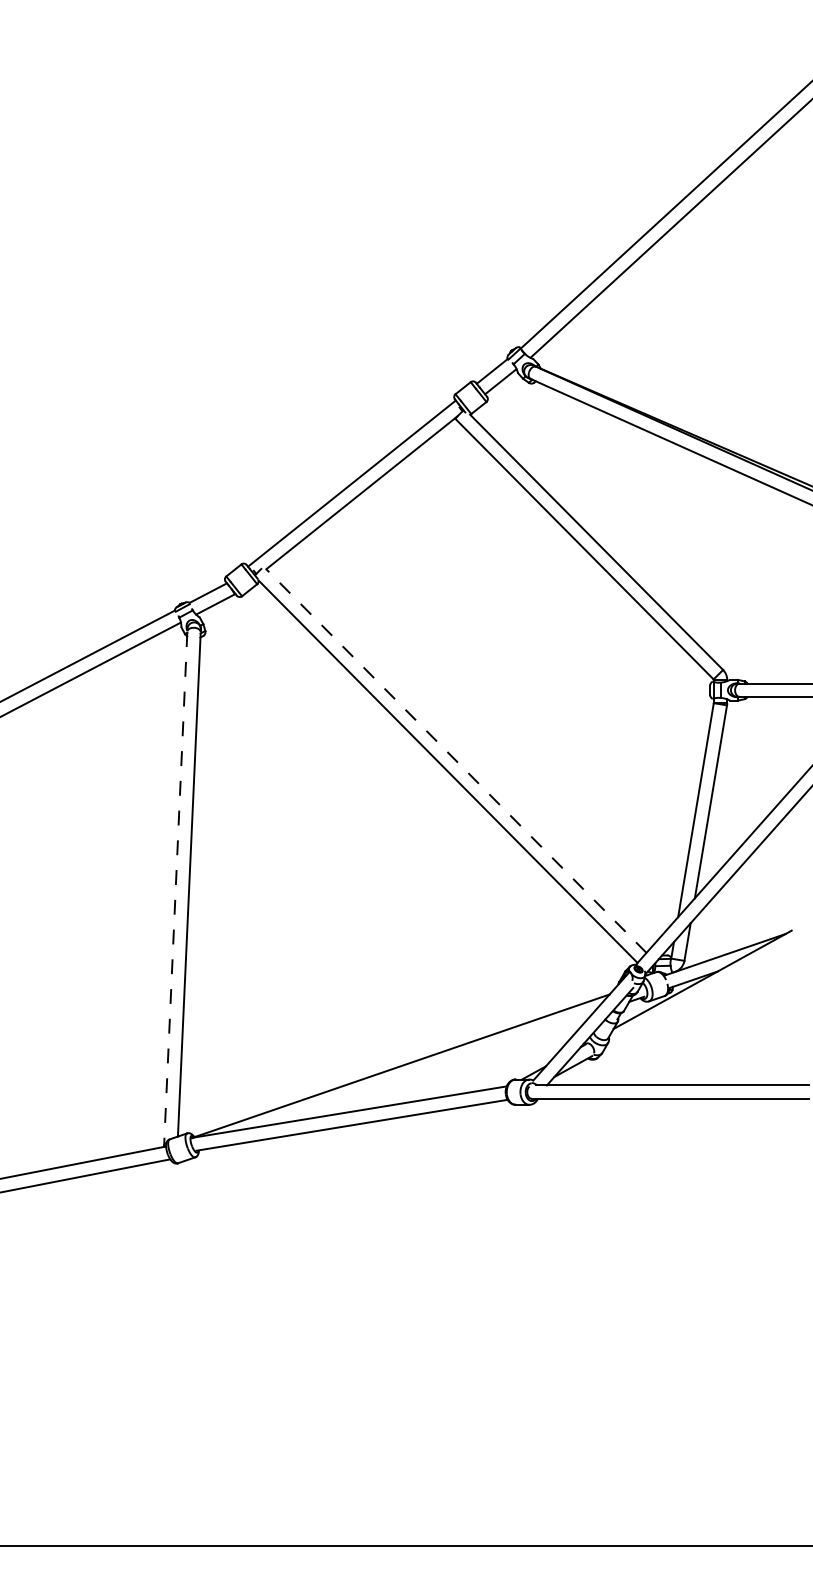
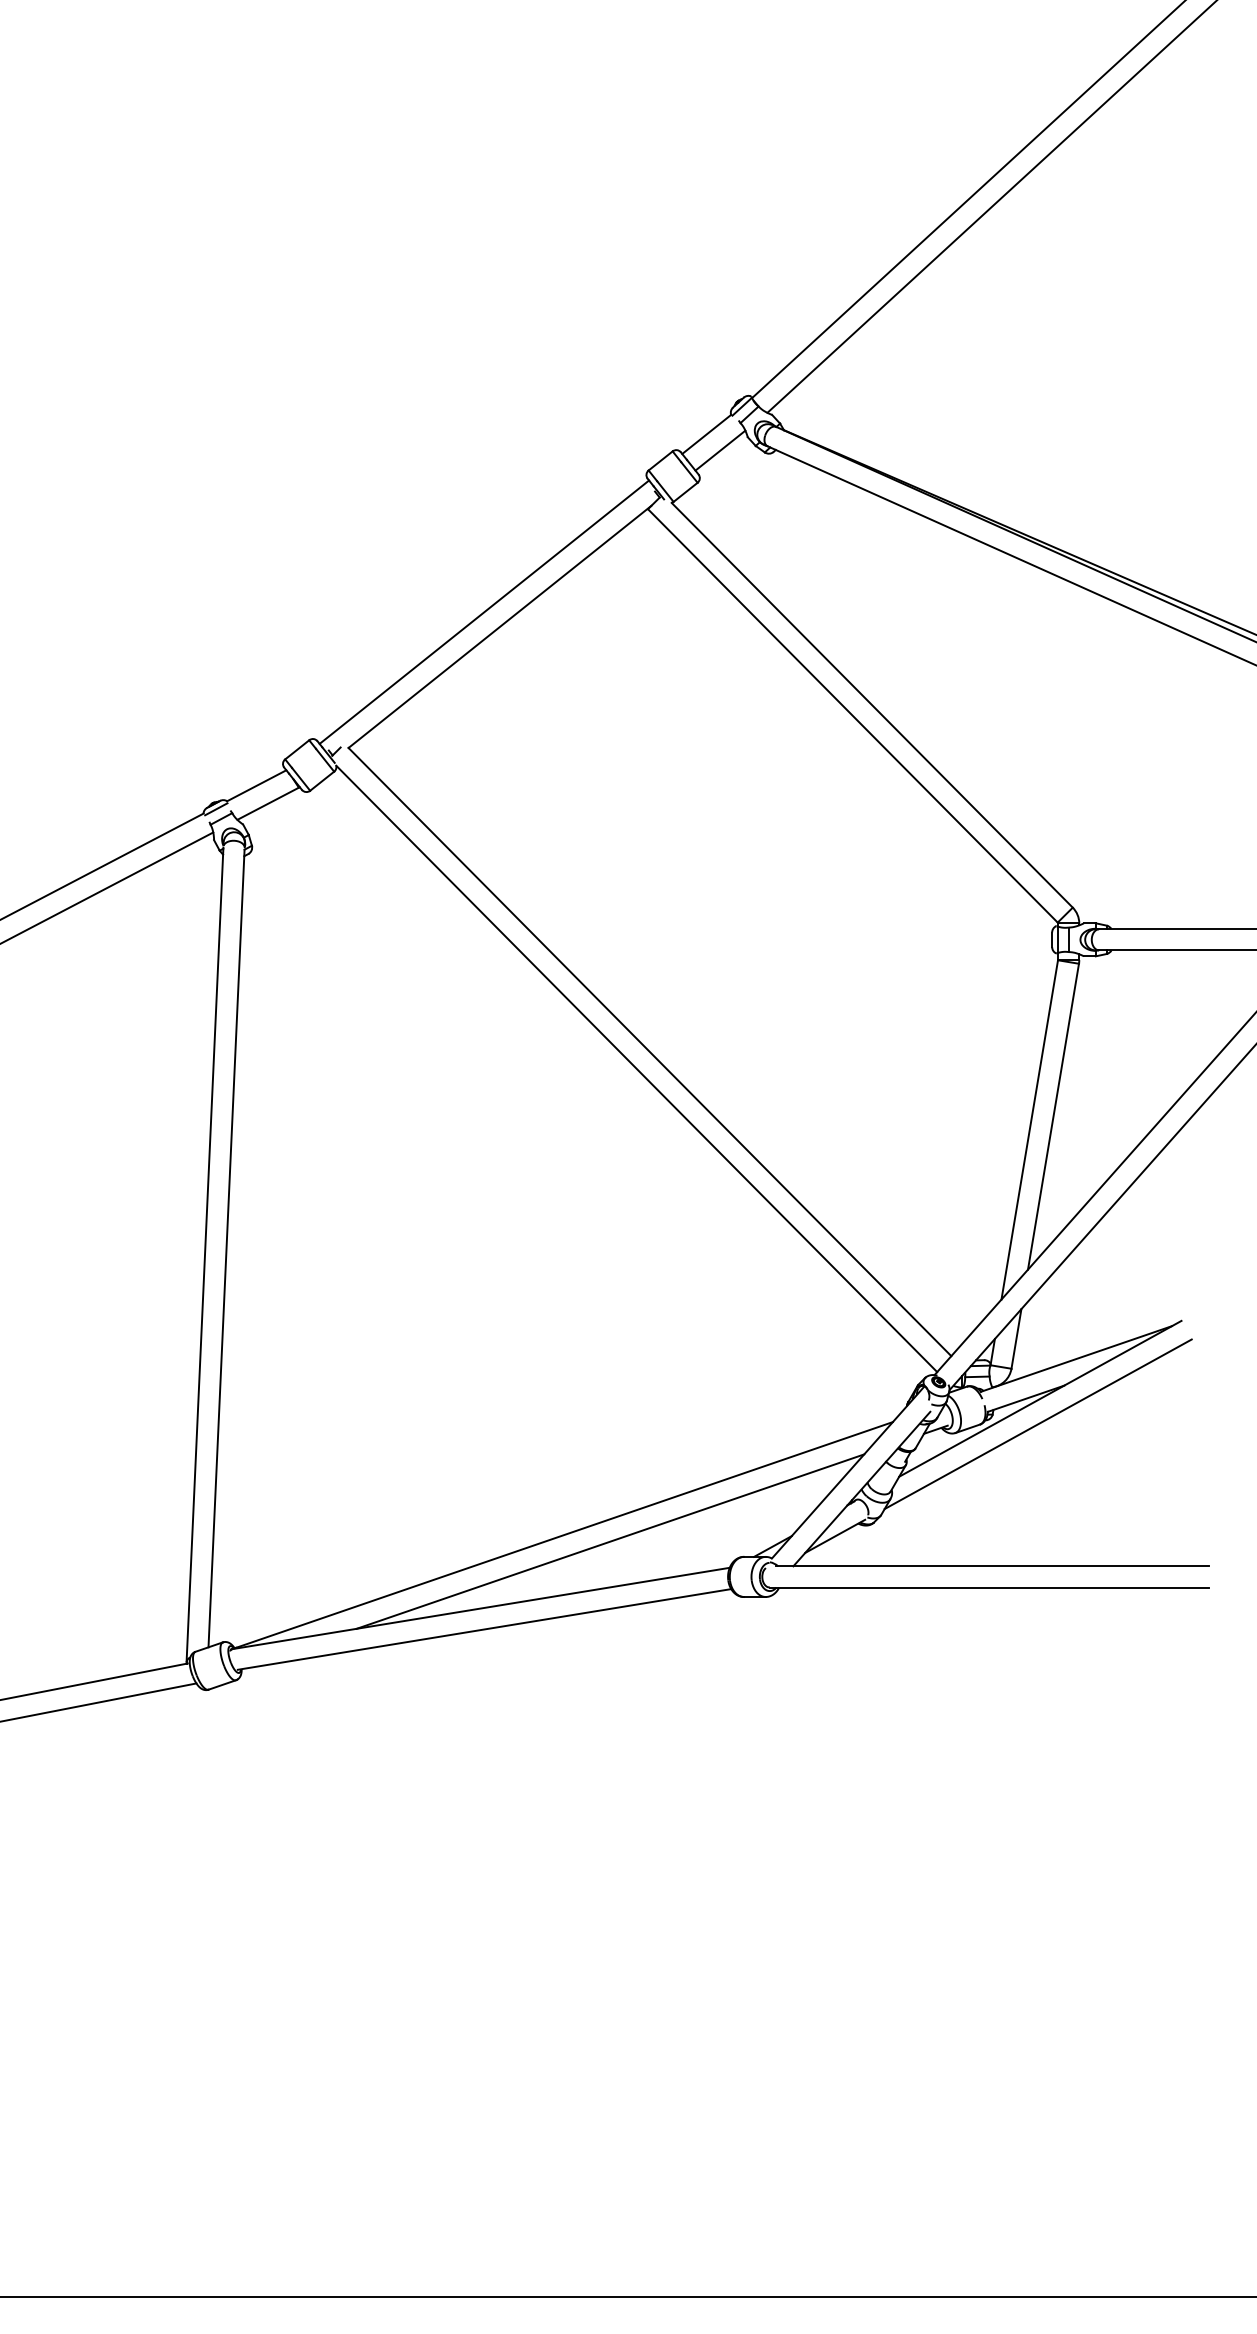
line: (456, 760) -> (650, 1051), dashed -> solid
line: (175, 889) -> (204, 1255), dashed -> solid
line: (701, 995) -> (1038, 1423), added
line: (431, 1069) -> (610, 1541), added

